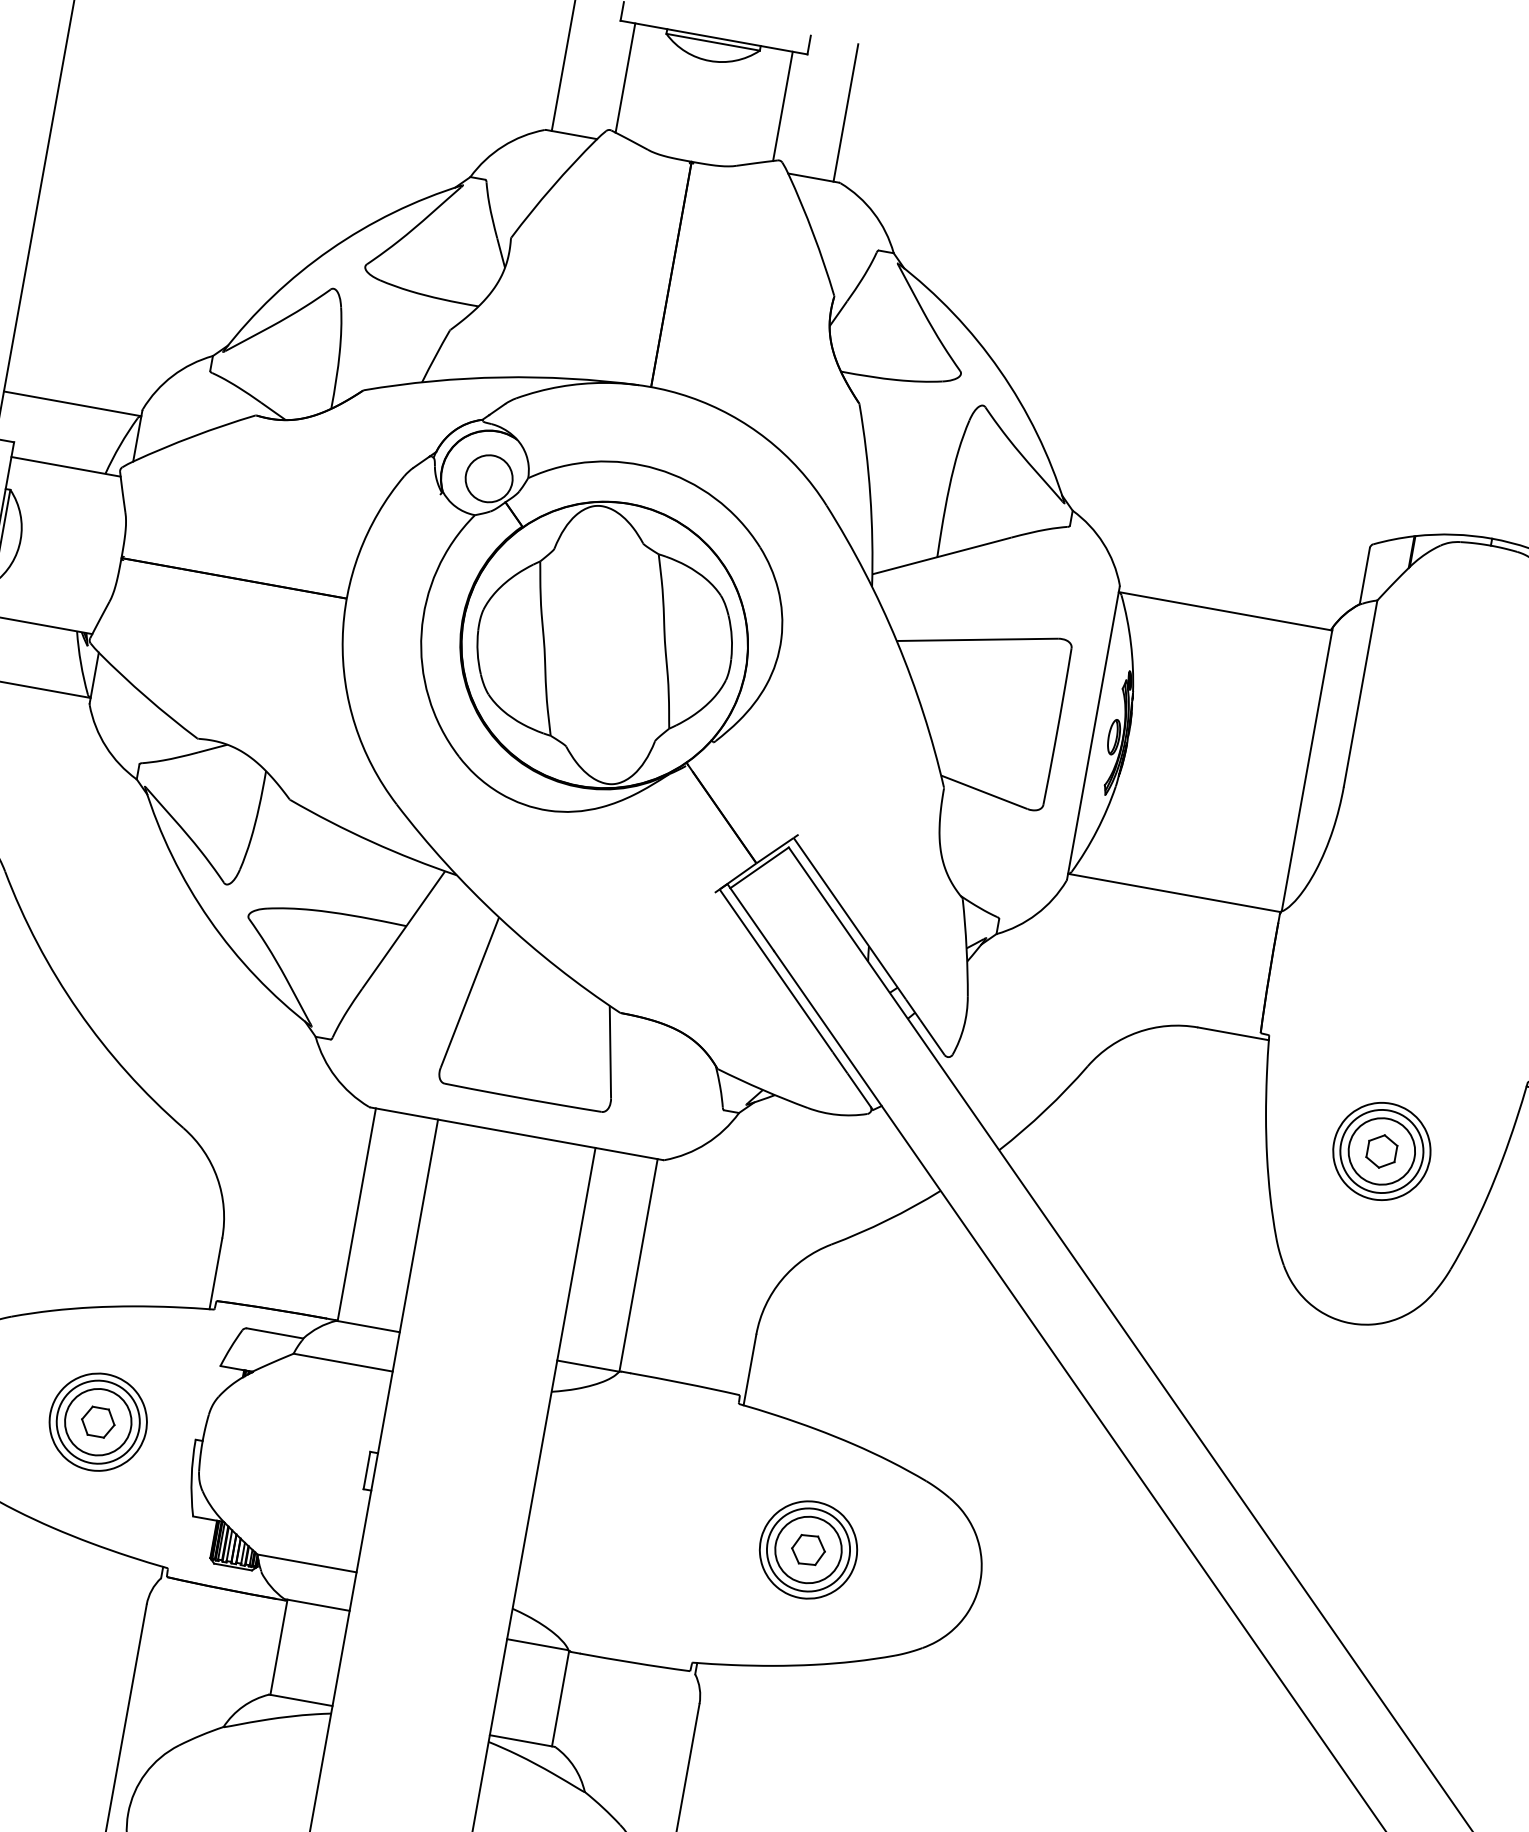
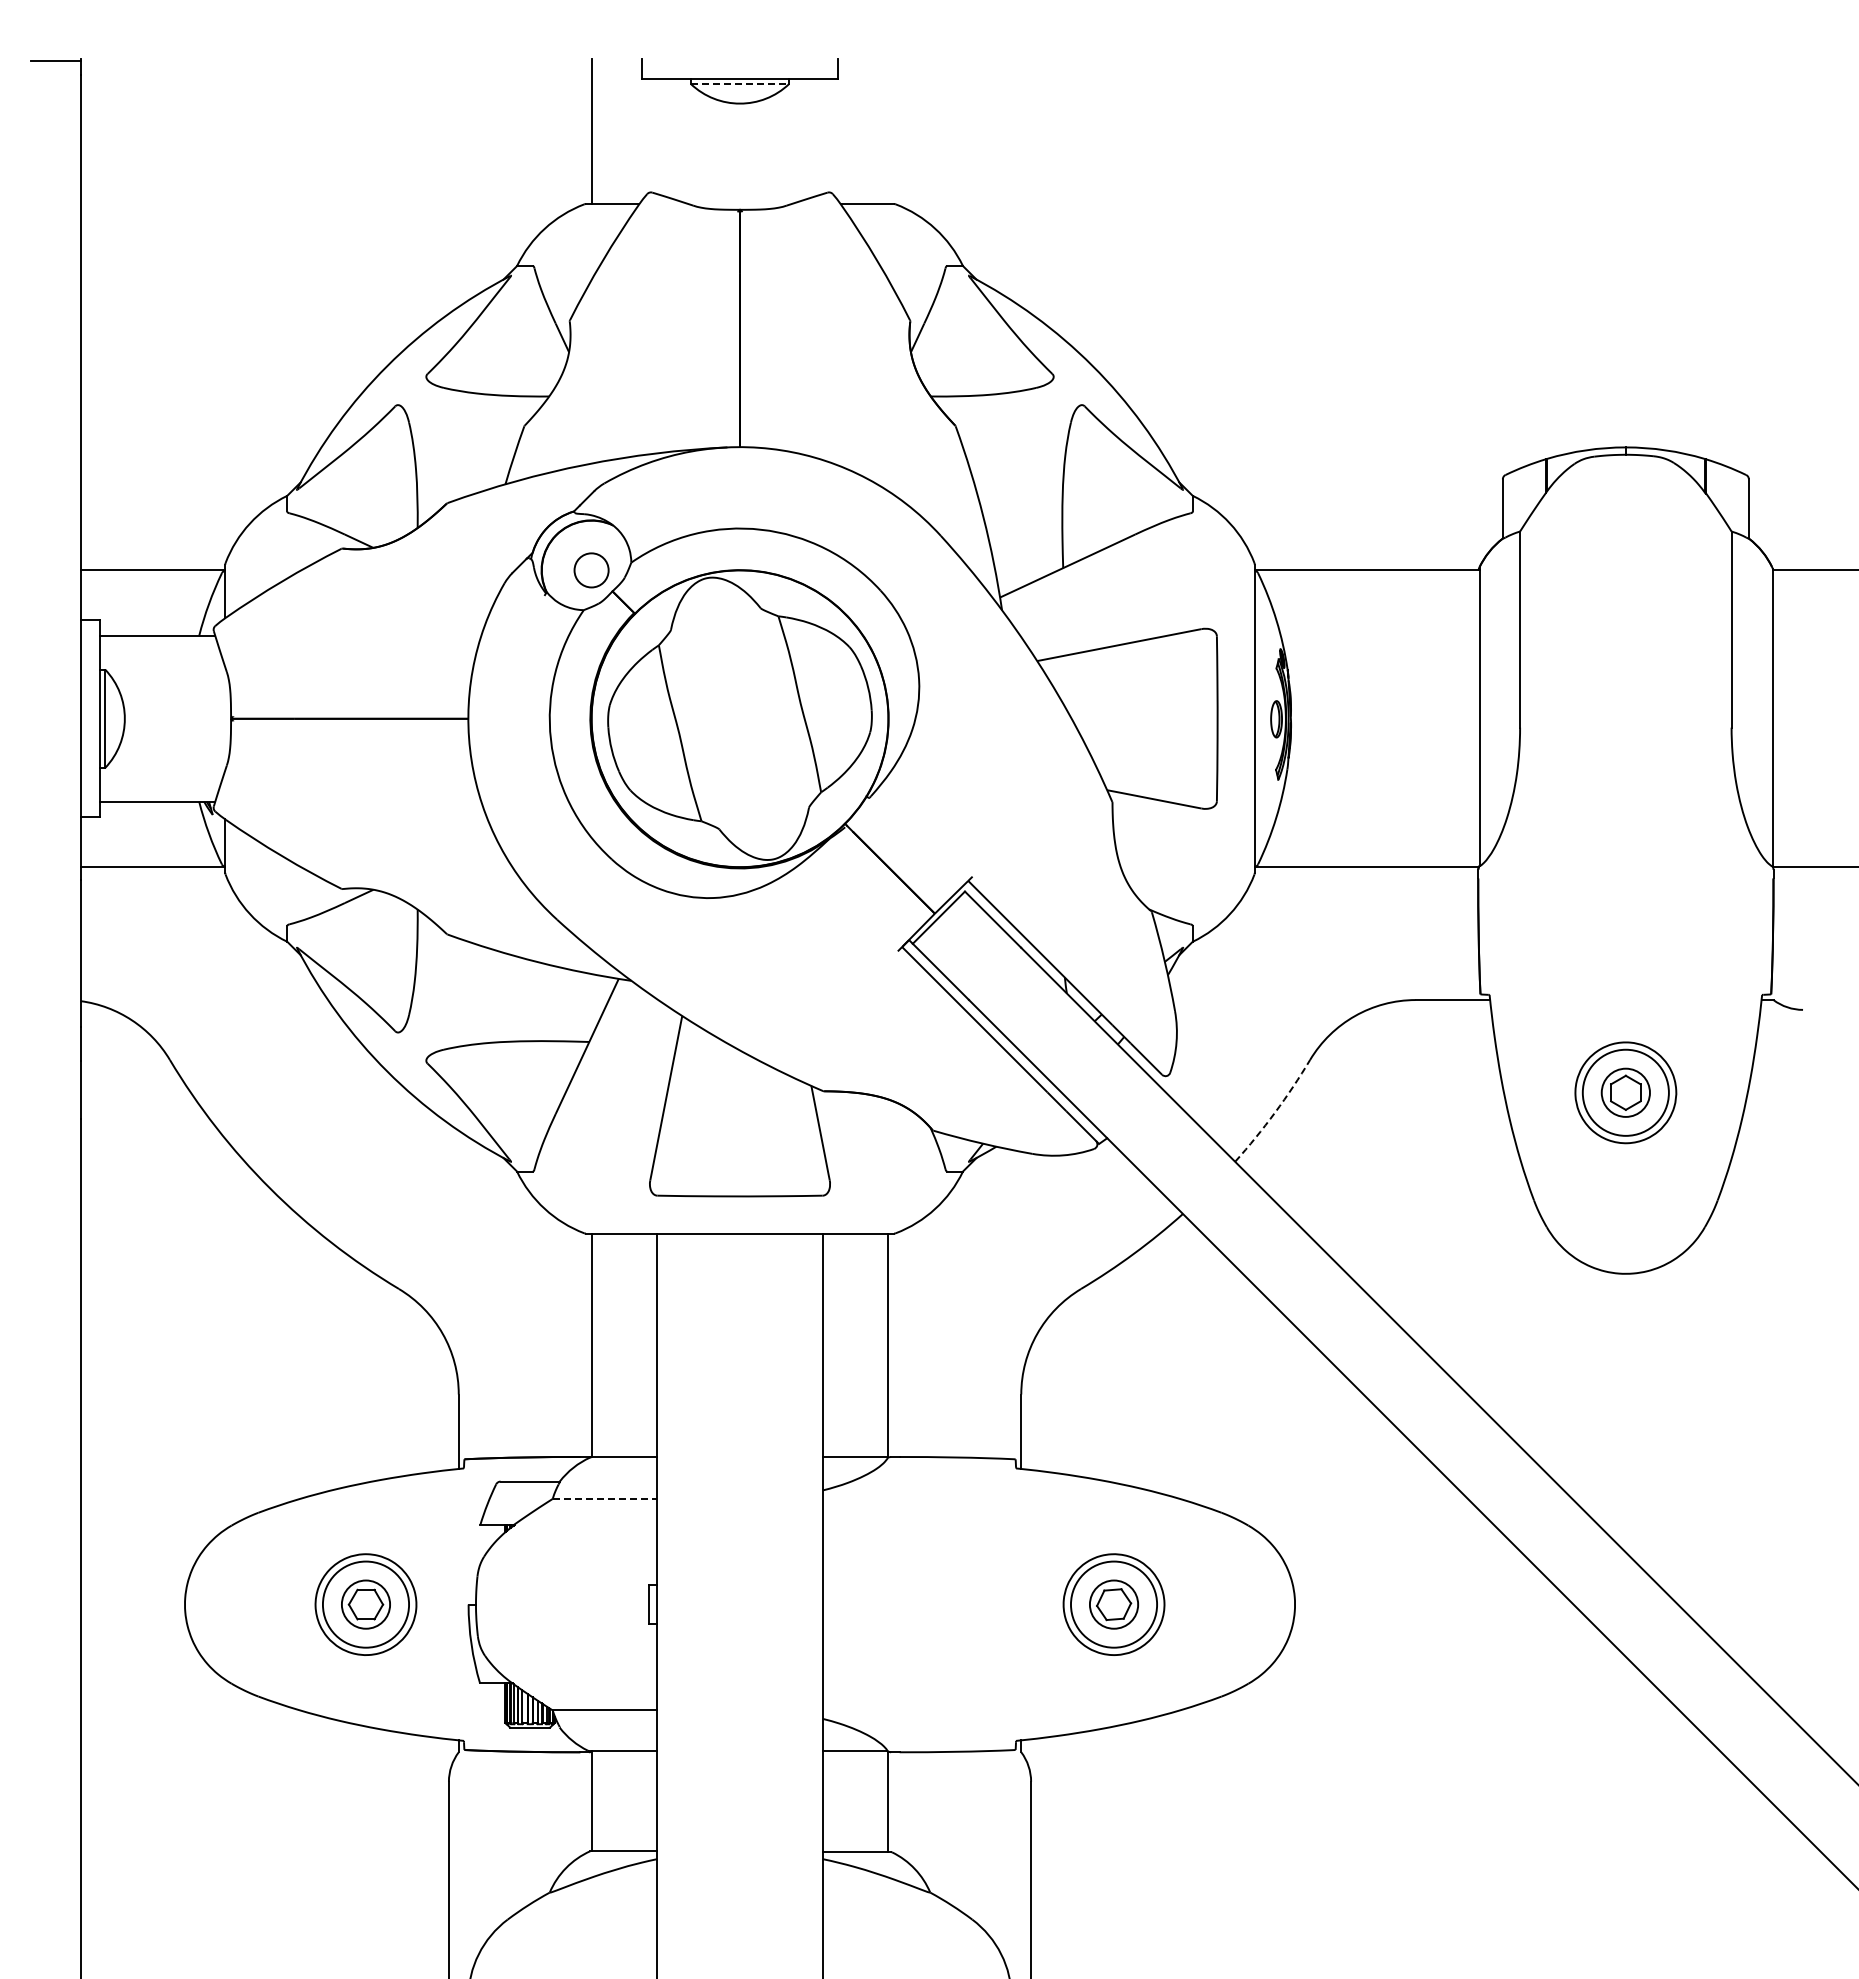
line: (713, 41) -> (740, 83), solid -> dashed
line: (625, 78) -> (657, 136), removed
line: (782, 106) -> (822, 136), removed
line: (846, 112) -> (888, 131), removed
circle: (489, 478) -> (591, 570), size x0.7
arc: (1045, 1110) -> (1275, 1112), solid -> dashed
circle: (1381, 1151) -> (1625, 1092), size x0.7
line: (343, 1362) -> (605, 1498), solid -> dashed
circle: (97, 1421) -> (365, 1604), size x0.7
circle: (808, 1549) -> (1113, 1604), size x0.7

